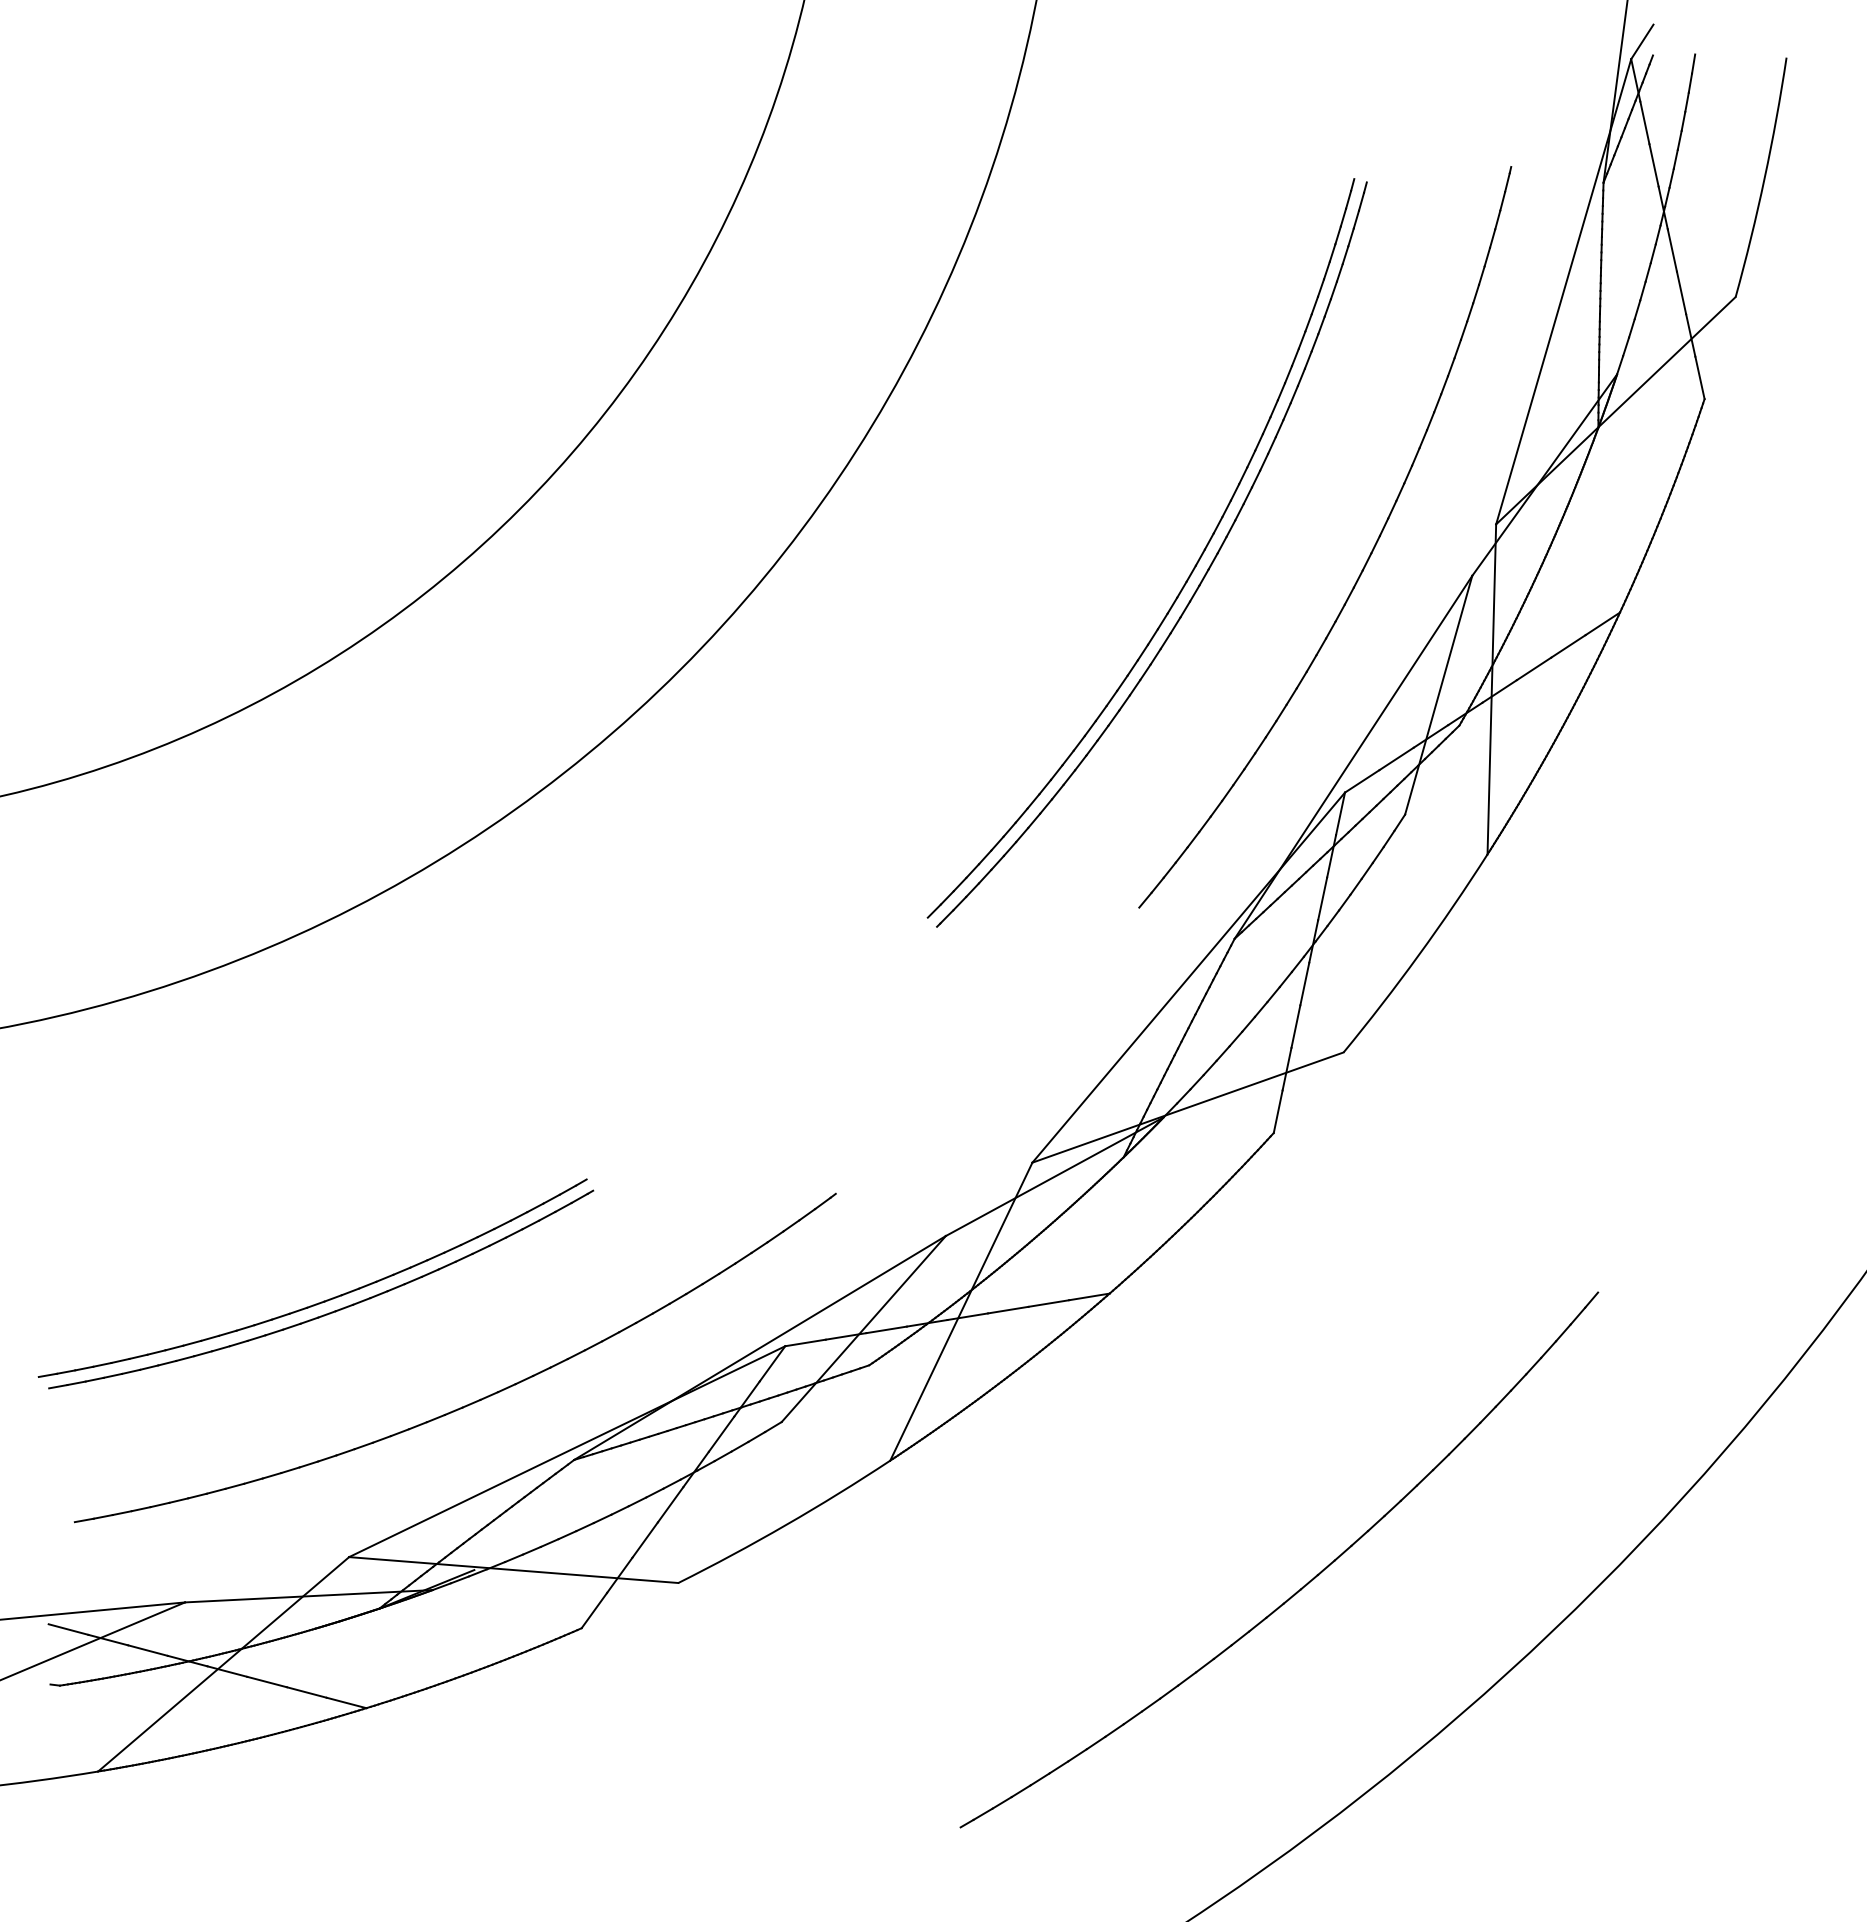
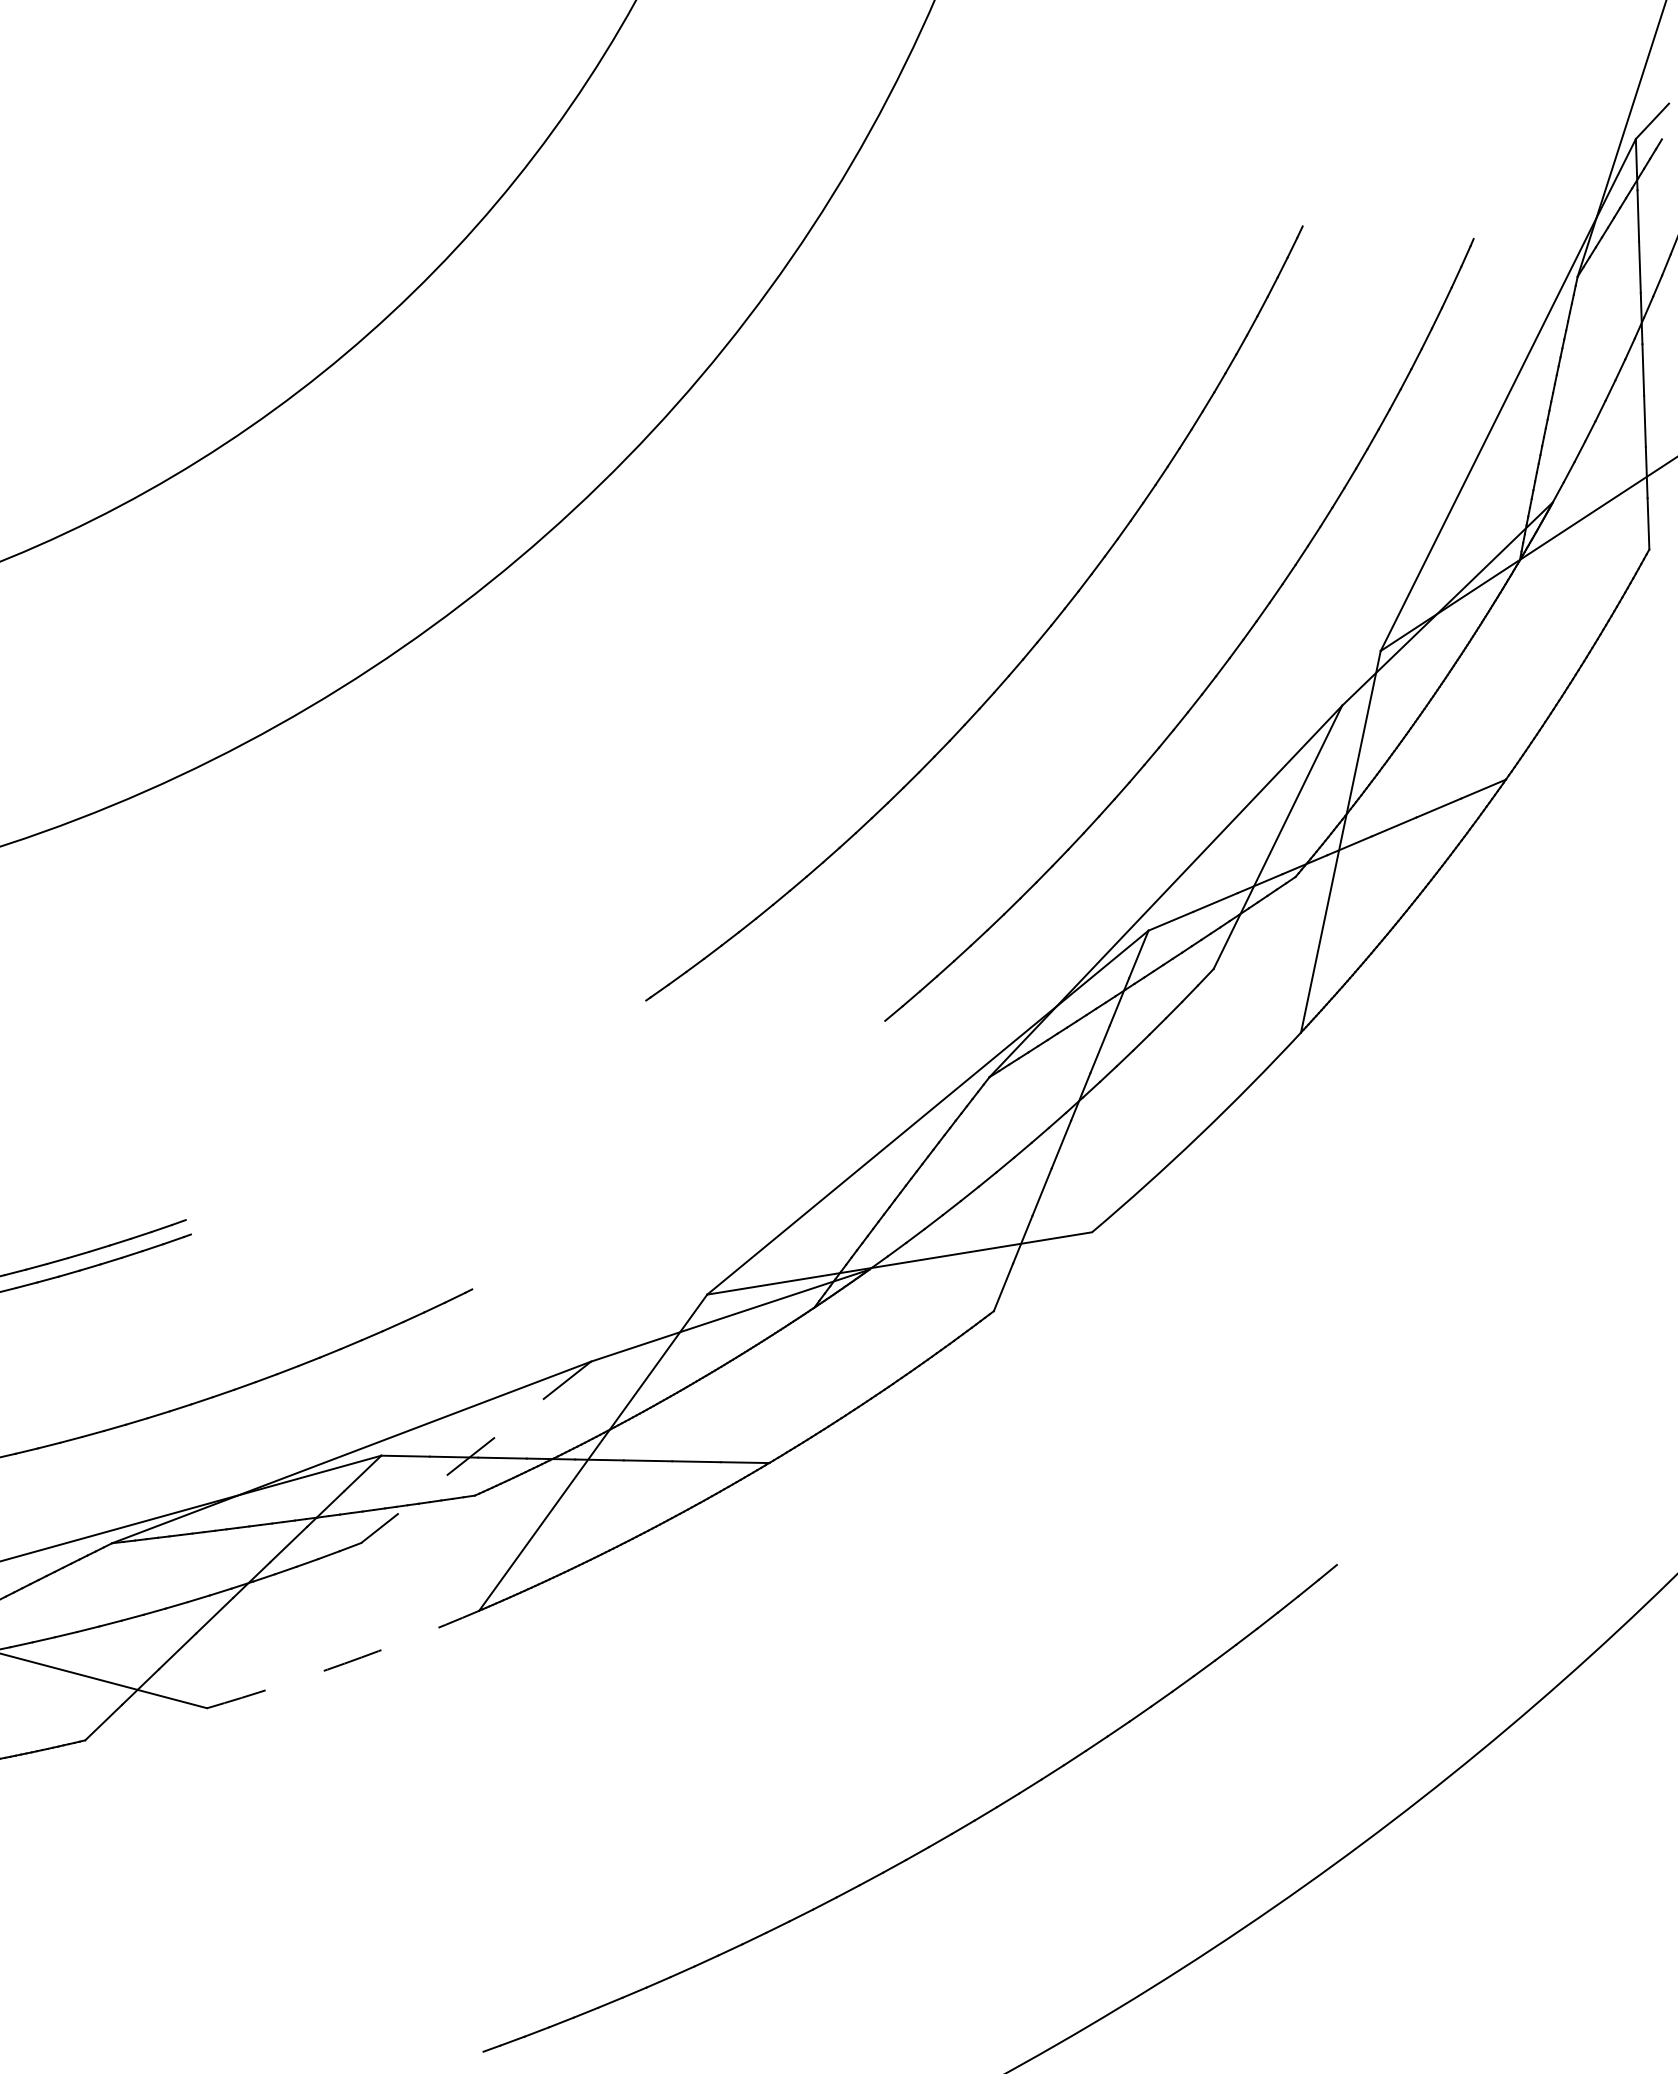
part: (1190, 572) -> (1015, 642), removed
line: (863, 1329) -> (475, 1452), solid -> dashed
arc: (786, 1525) -> (344, 1664), solid -> dashed

